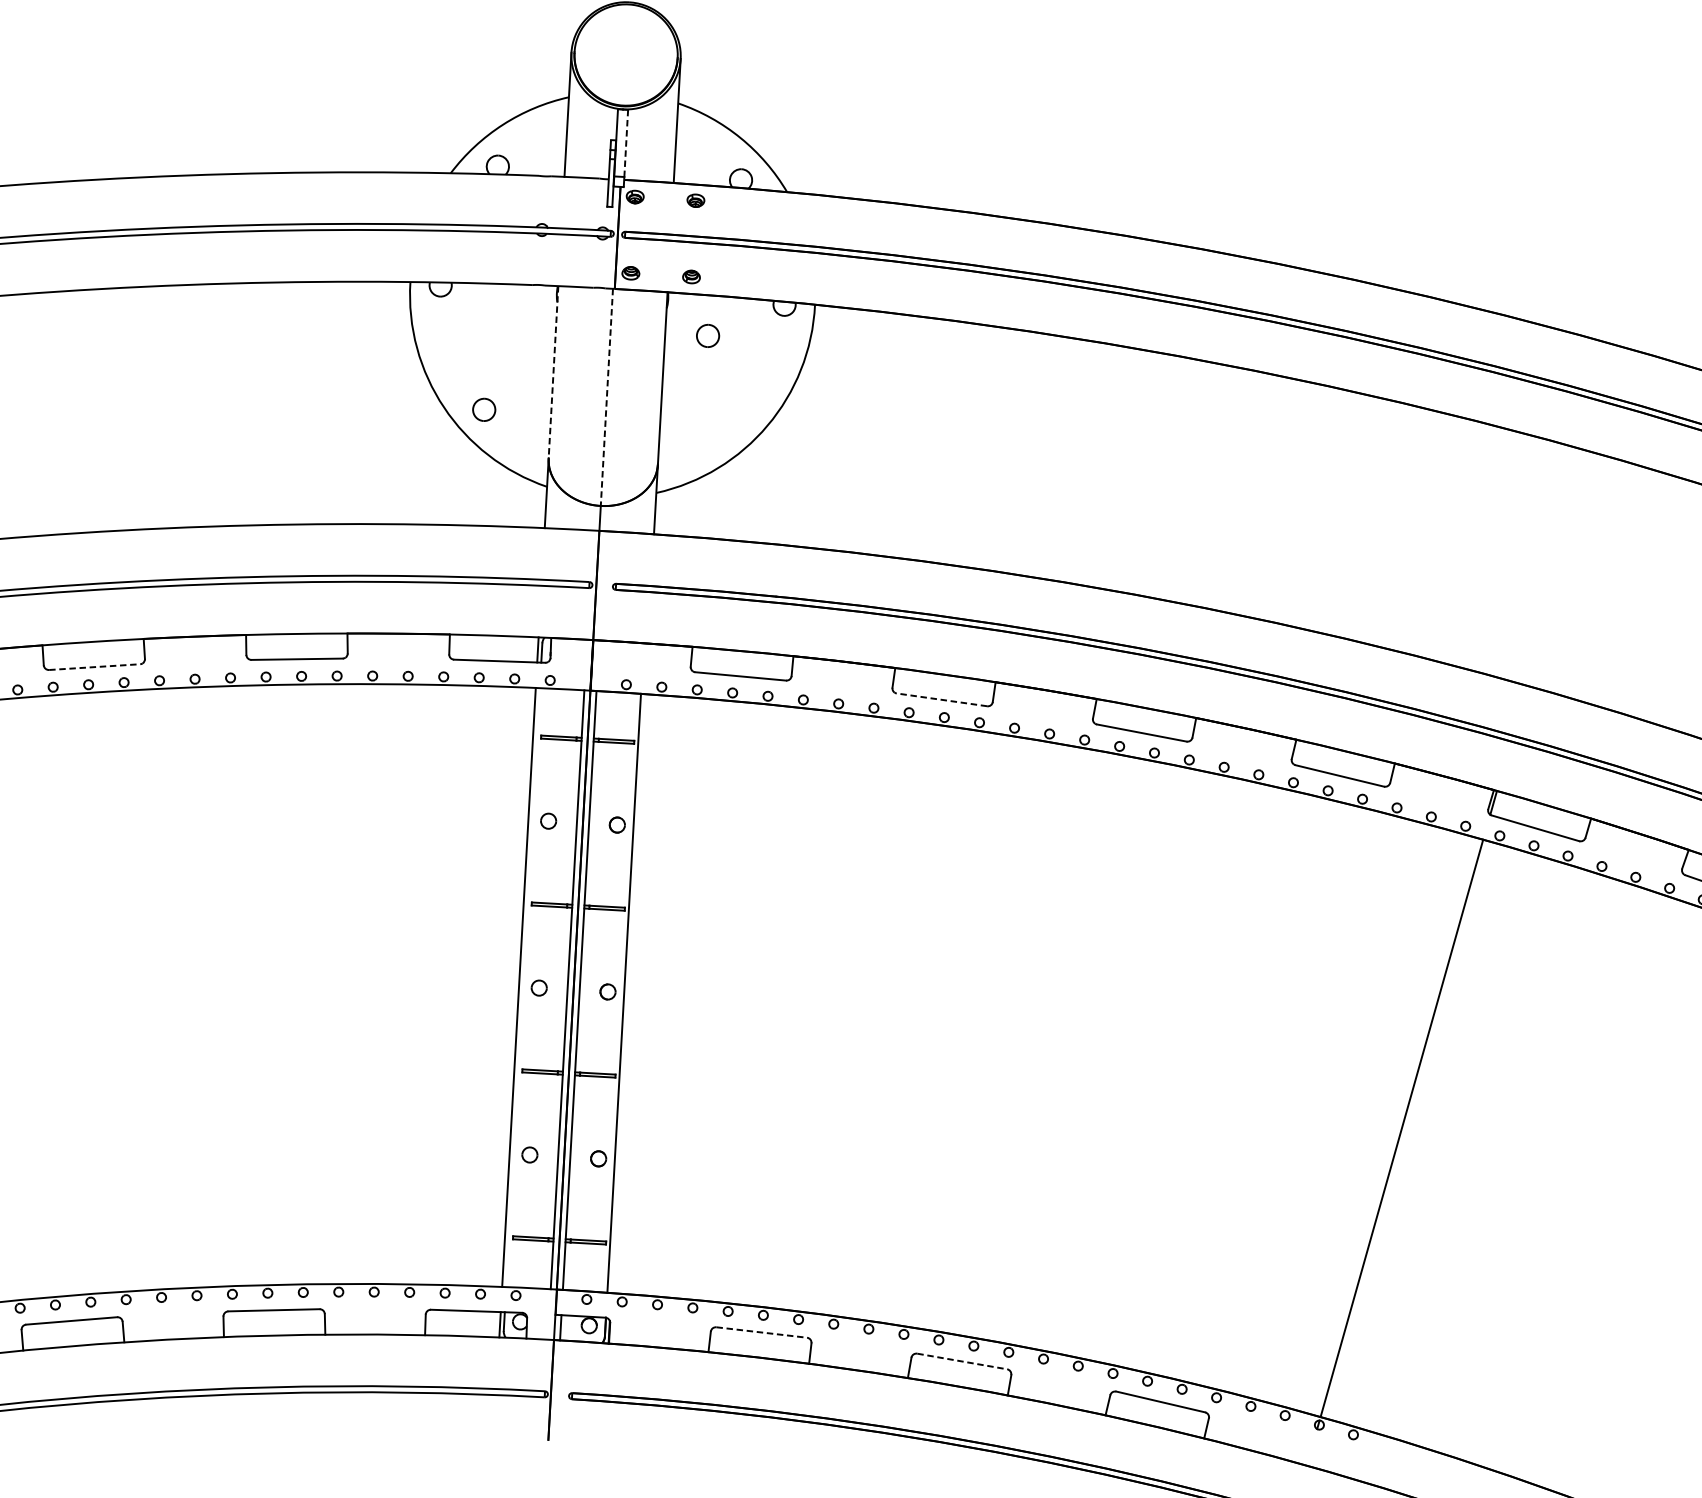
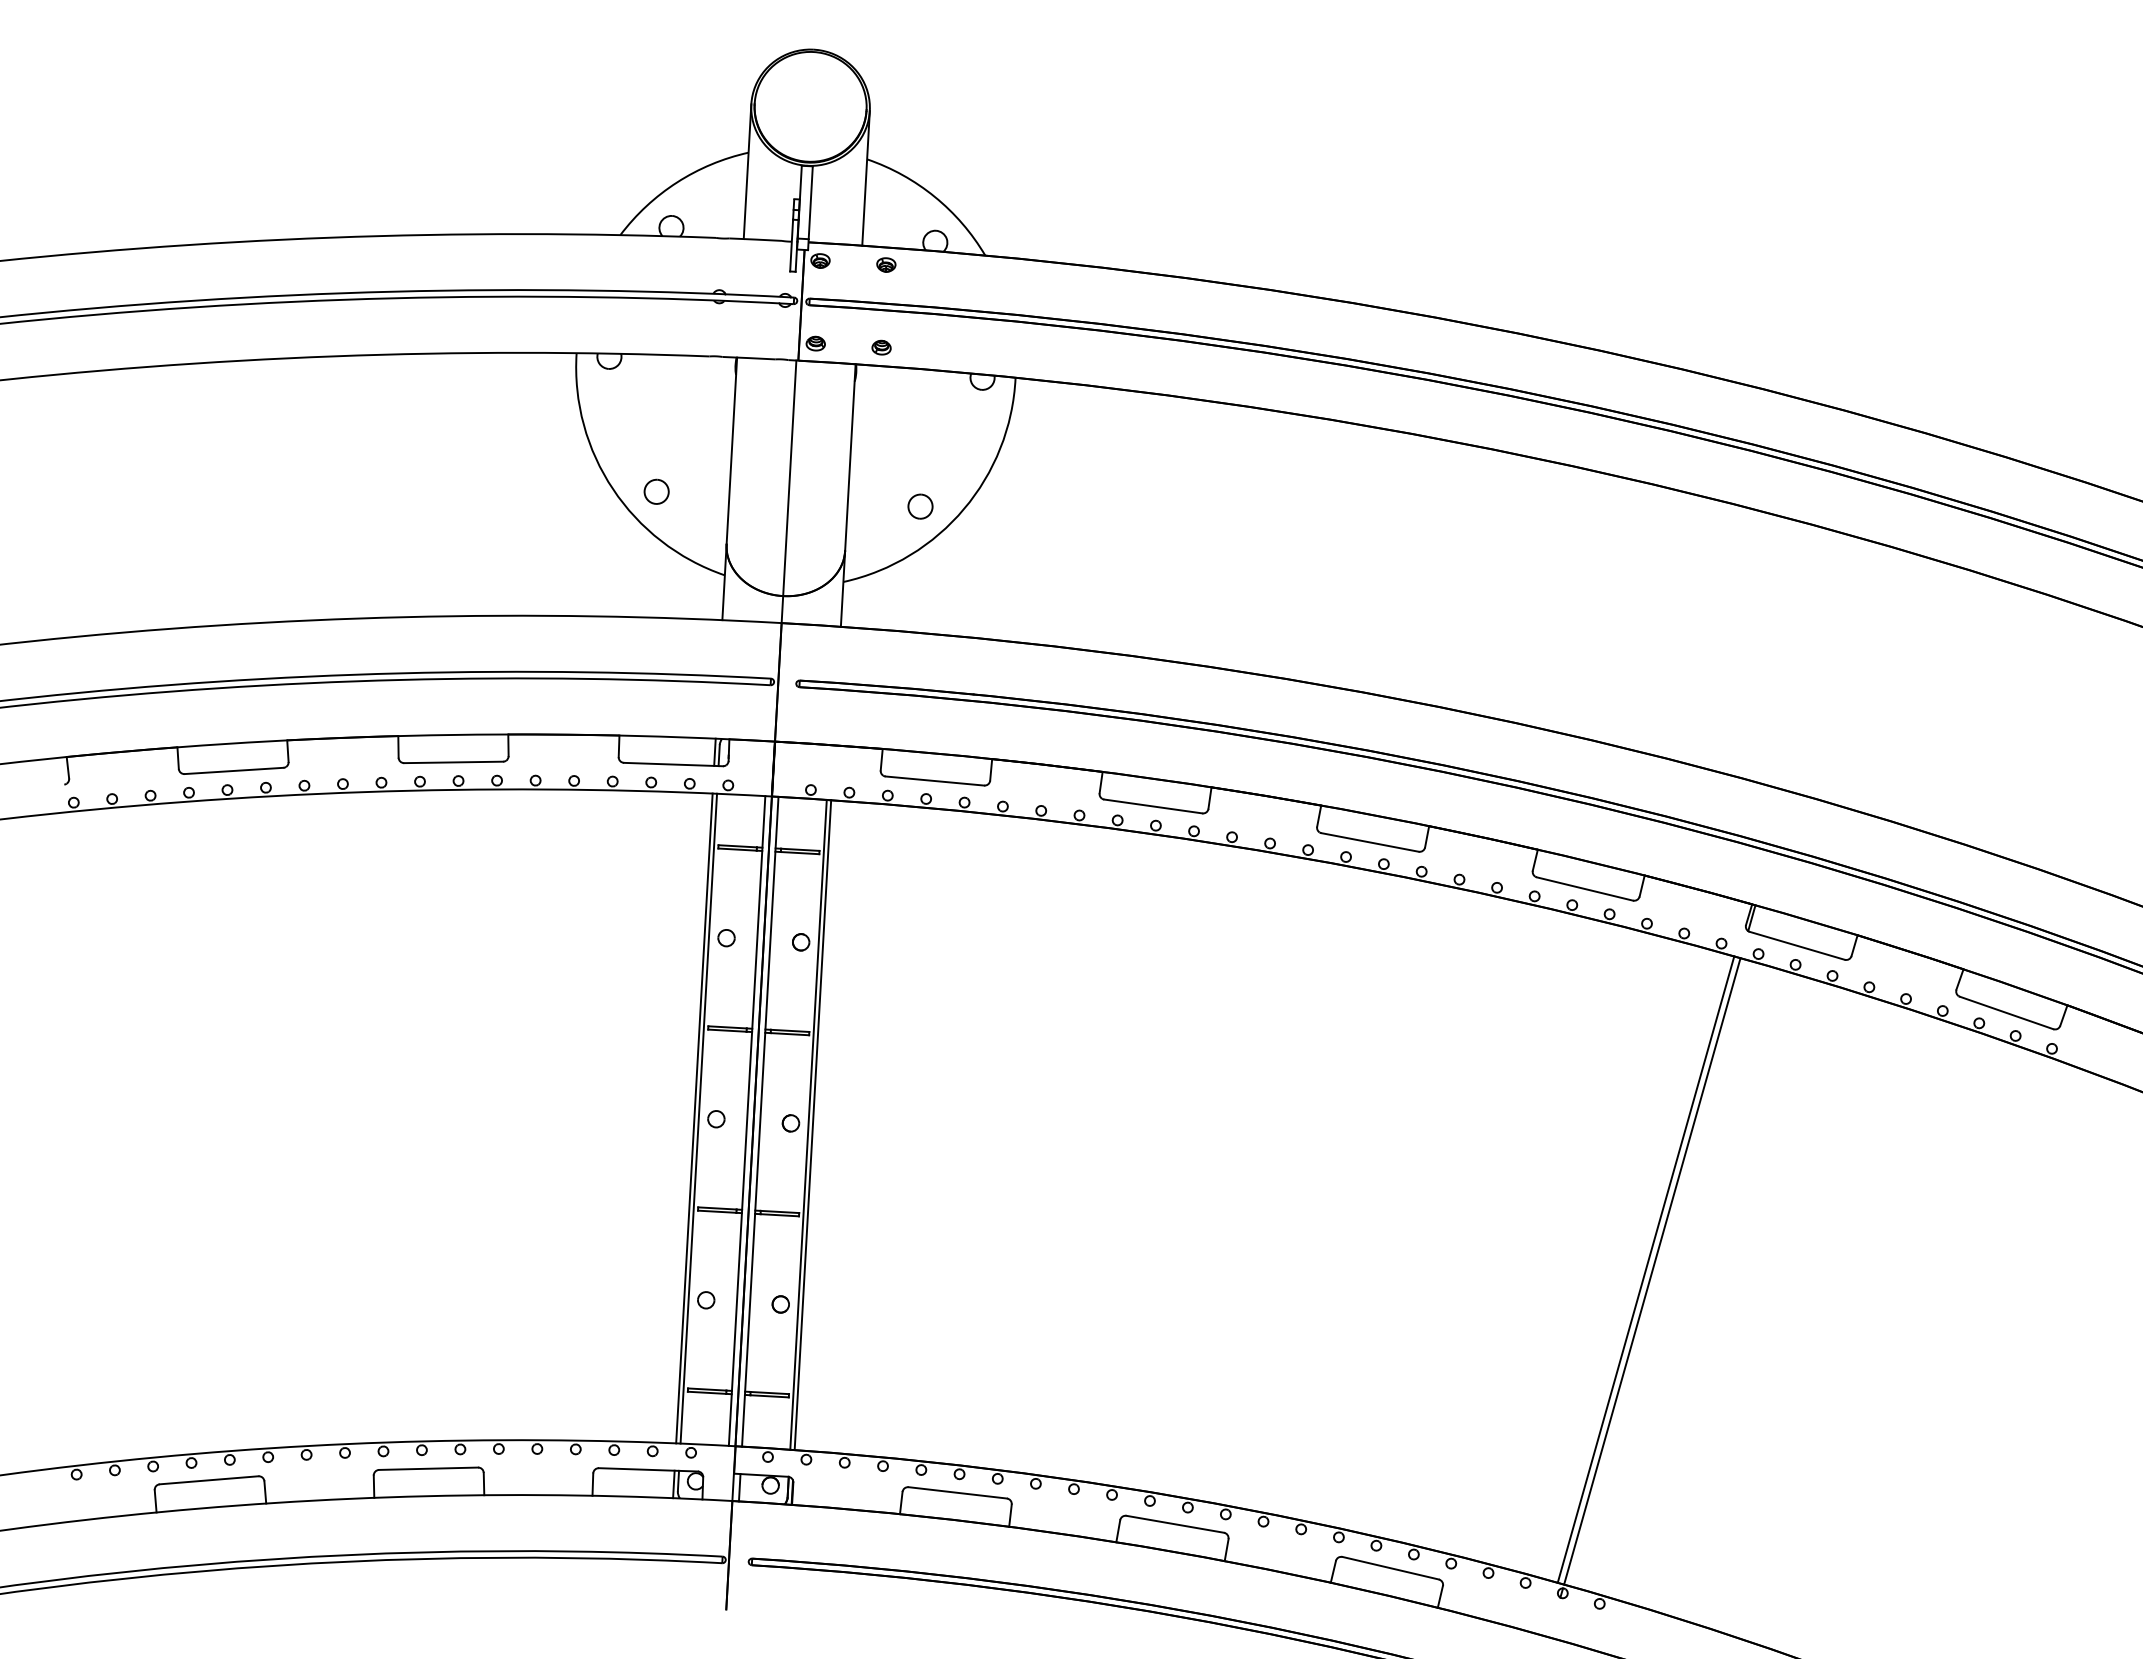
line: (626, 144) -> (810, 203), dashed -> solid
part: (708, 335) -> (920, 506), moved
line: (553, 372) -> (731, 451), dashed -> solid
line: (606, 397) -> (789, 478), dashed -> solid
line: (95, 666) -> (234, 770), dashed -> solid
line: (942, 699) -> (1153, 806), dashed -> solid
line: (522, 987) -> (698, 1118), added
line: (627, 993) -> (812, 1125), added
line: (1395, 1126) -> (1645, 1269), added
line: (762, 1332) -> (958, 1492), dashed -> solid
line: (962, 1361) -> (1175, 1524), dashed -> solid

